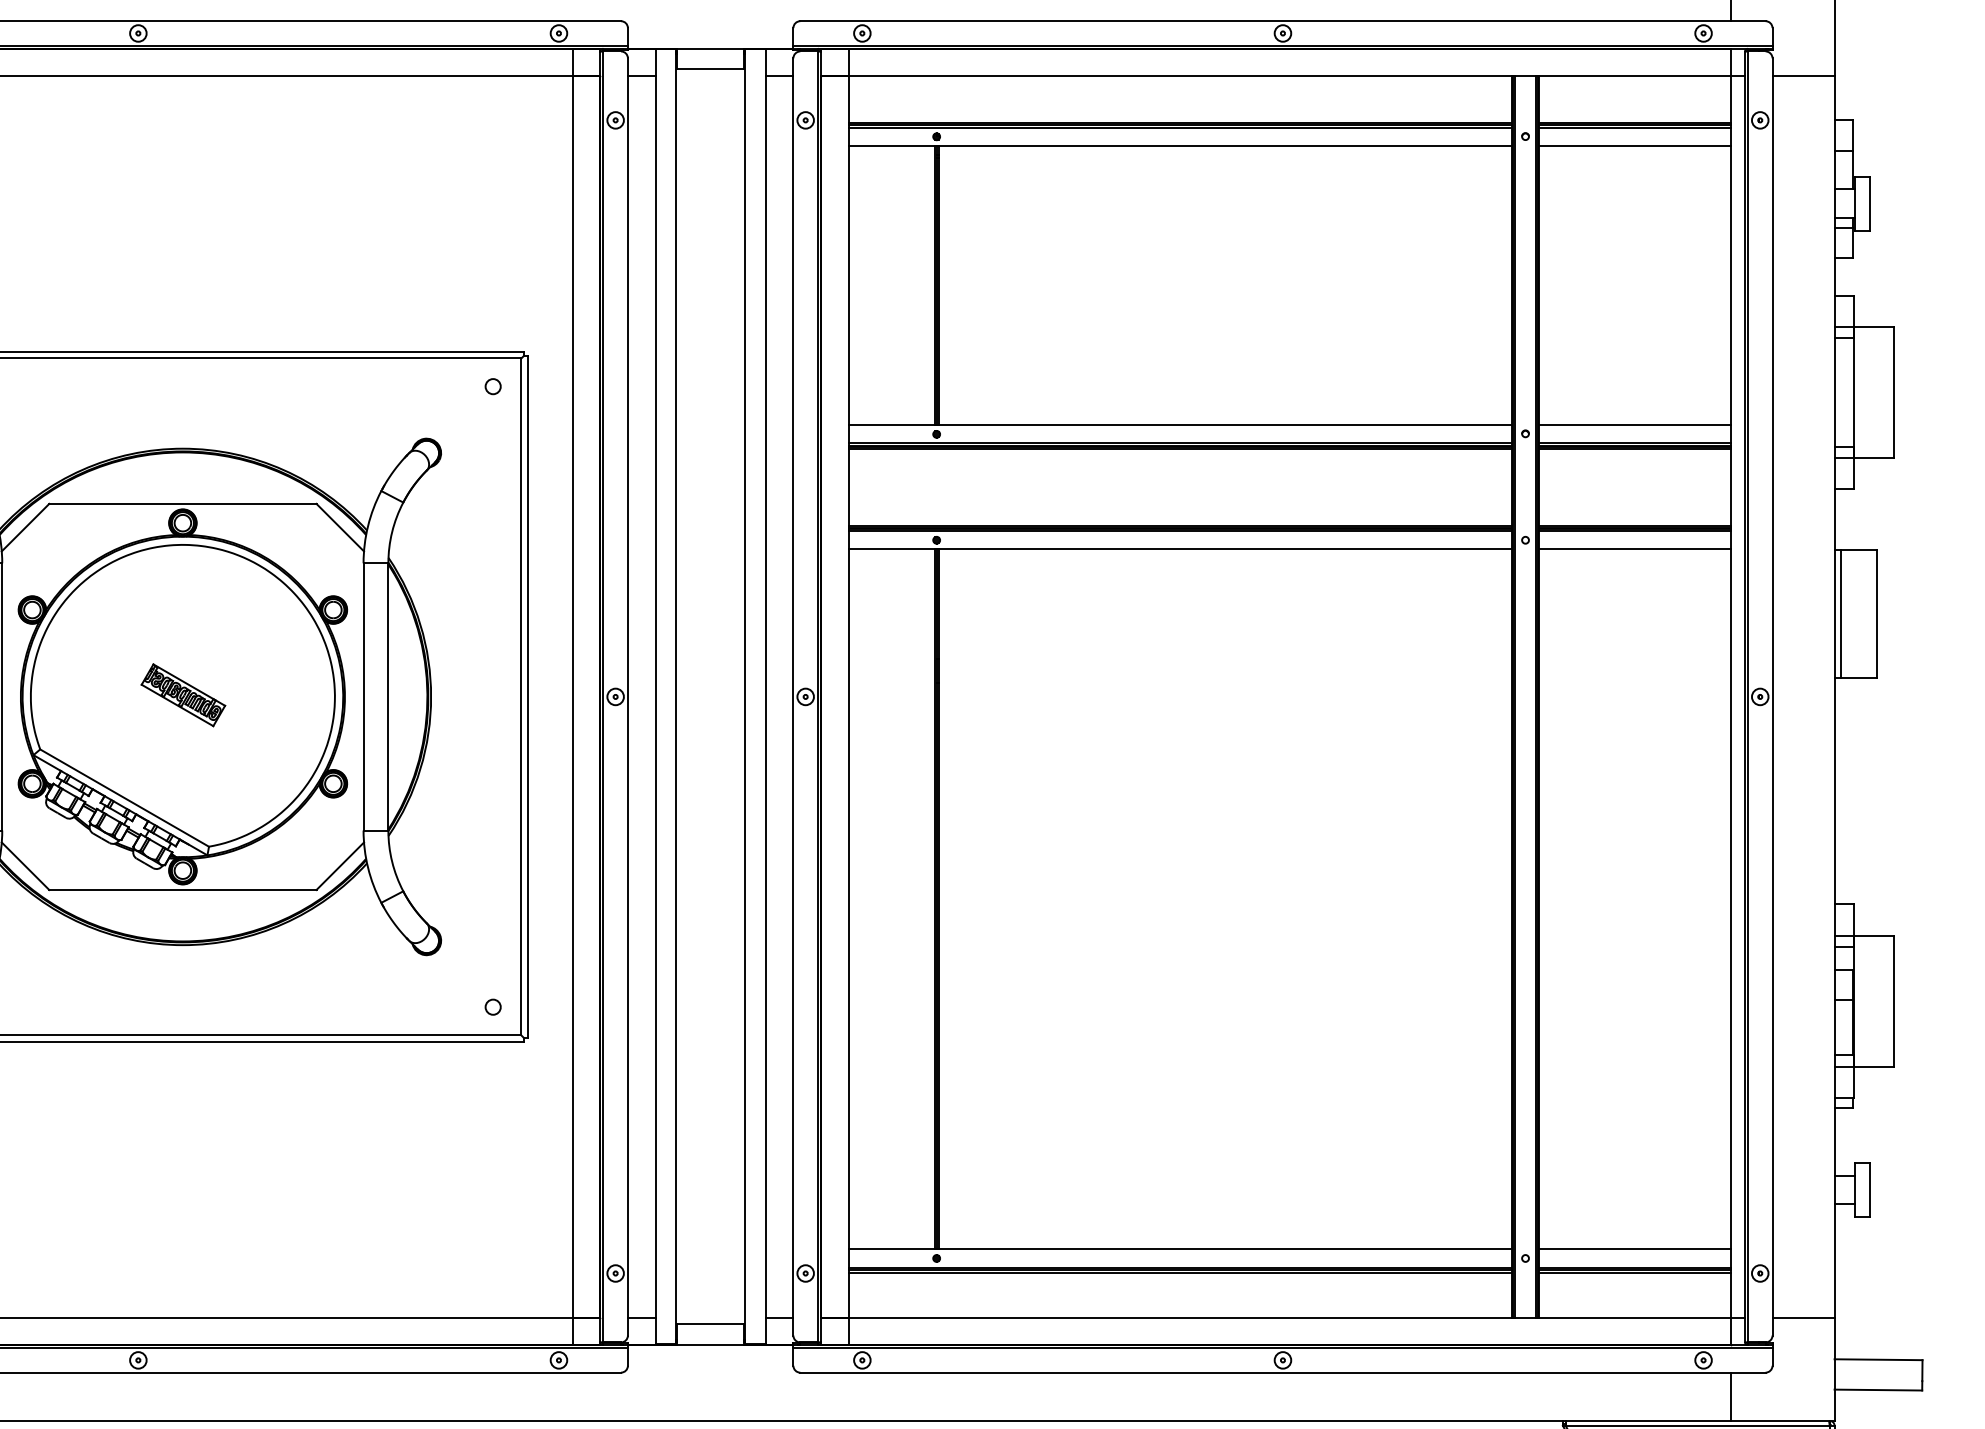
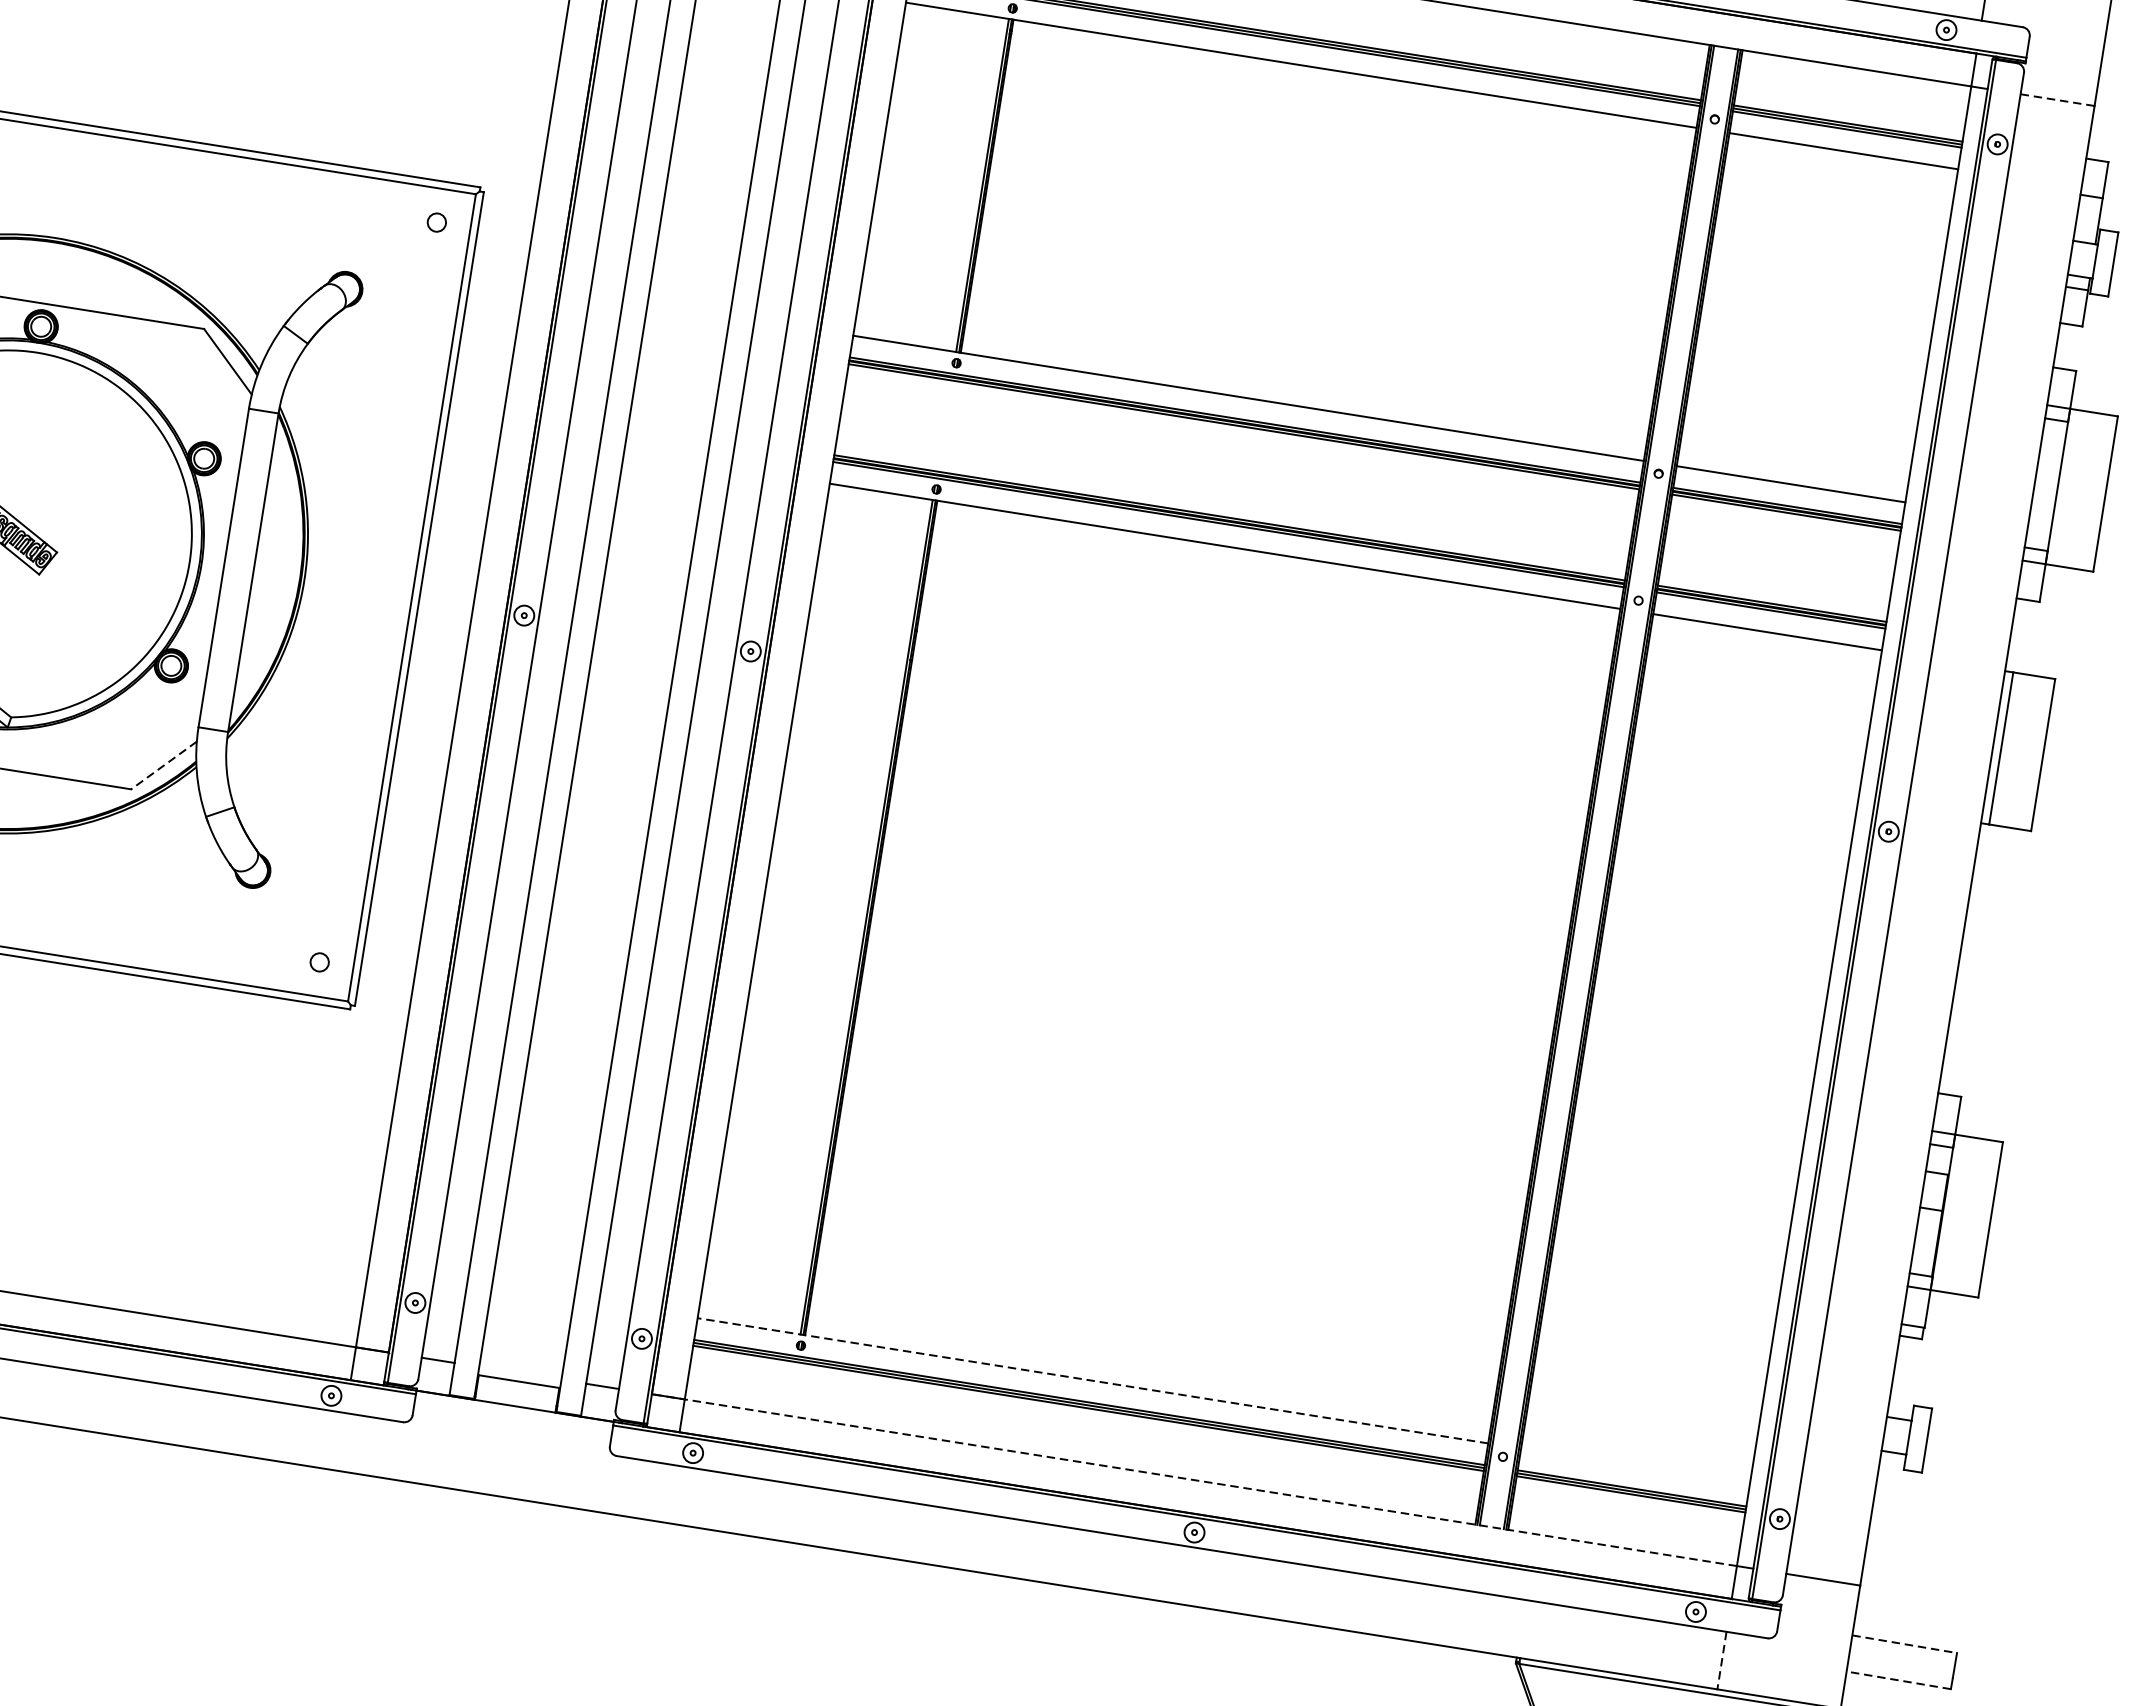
line: (1804, 76) -> (2058, 100), solid -> dashed
line: (340, 866) -> (164, 765), solid -> dashed
line: (1180, 1249) -> (1093, 1381), solid -> dashed
line: (1635, 1249) -> (1635, 1466), removed
line: (1275, 1317) -> (1193, 1480), solid -> dashed
line: (1878, 1359) -> (1904, 1643), solid -> dashed
line: (1878, 1390) -> (1898, 1680), solid -> dashed
line: (1731, 1397) -> (1722, 1661), solid -> dashed

